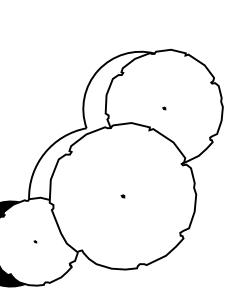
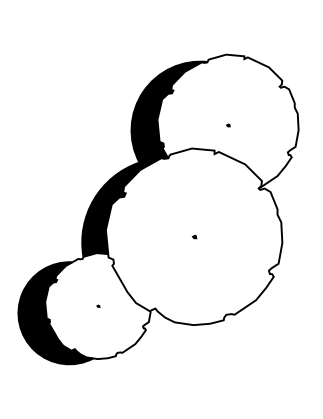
fill: (91, 125) -> (144, 158), added

